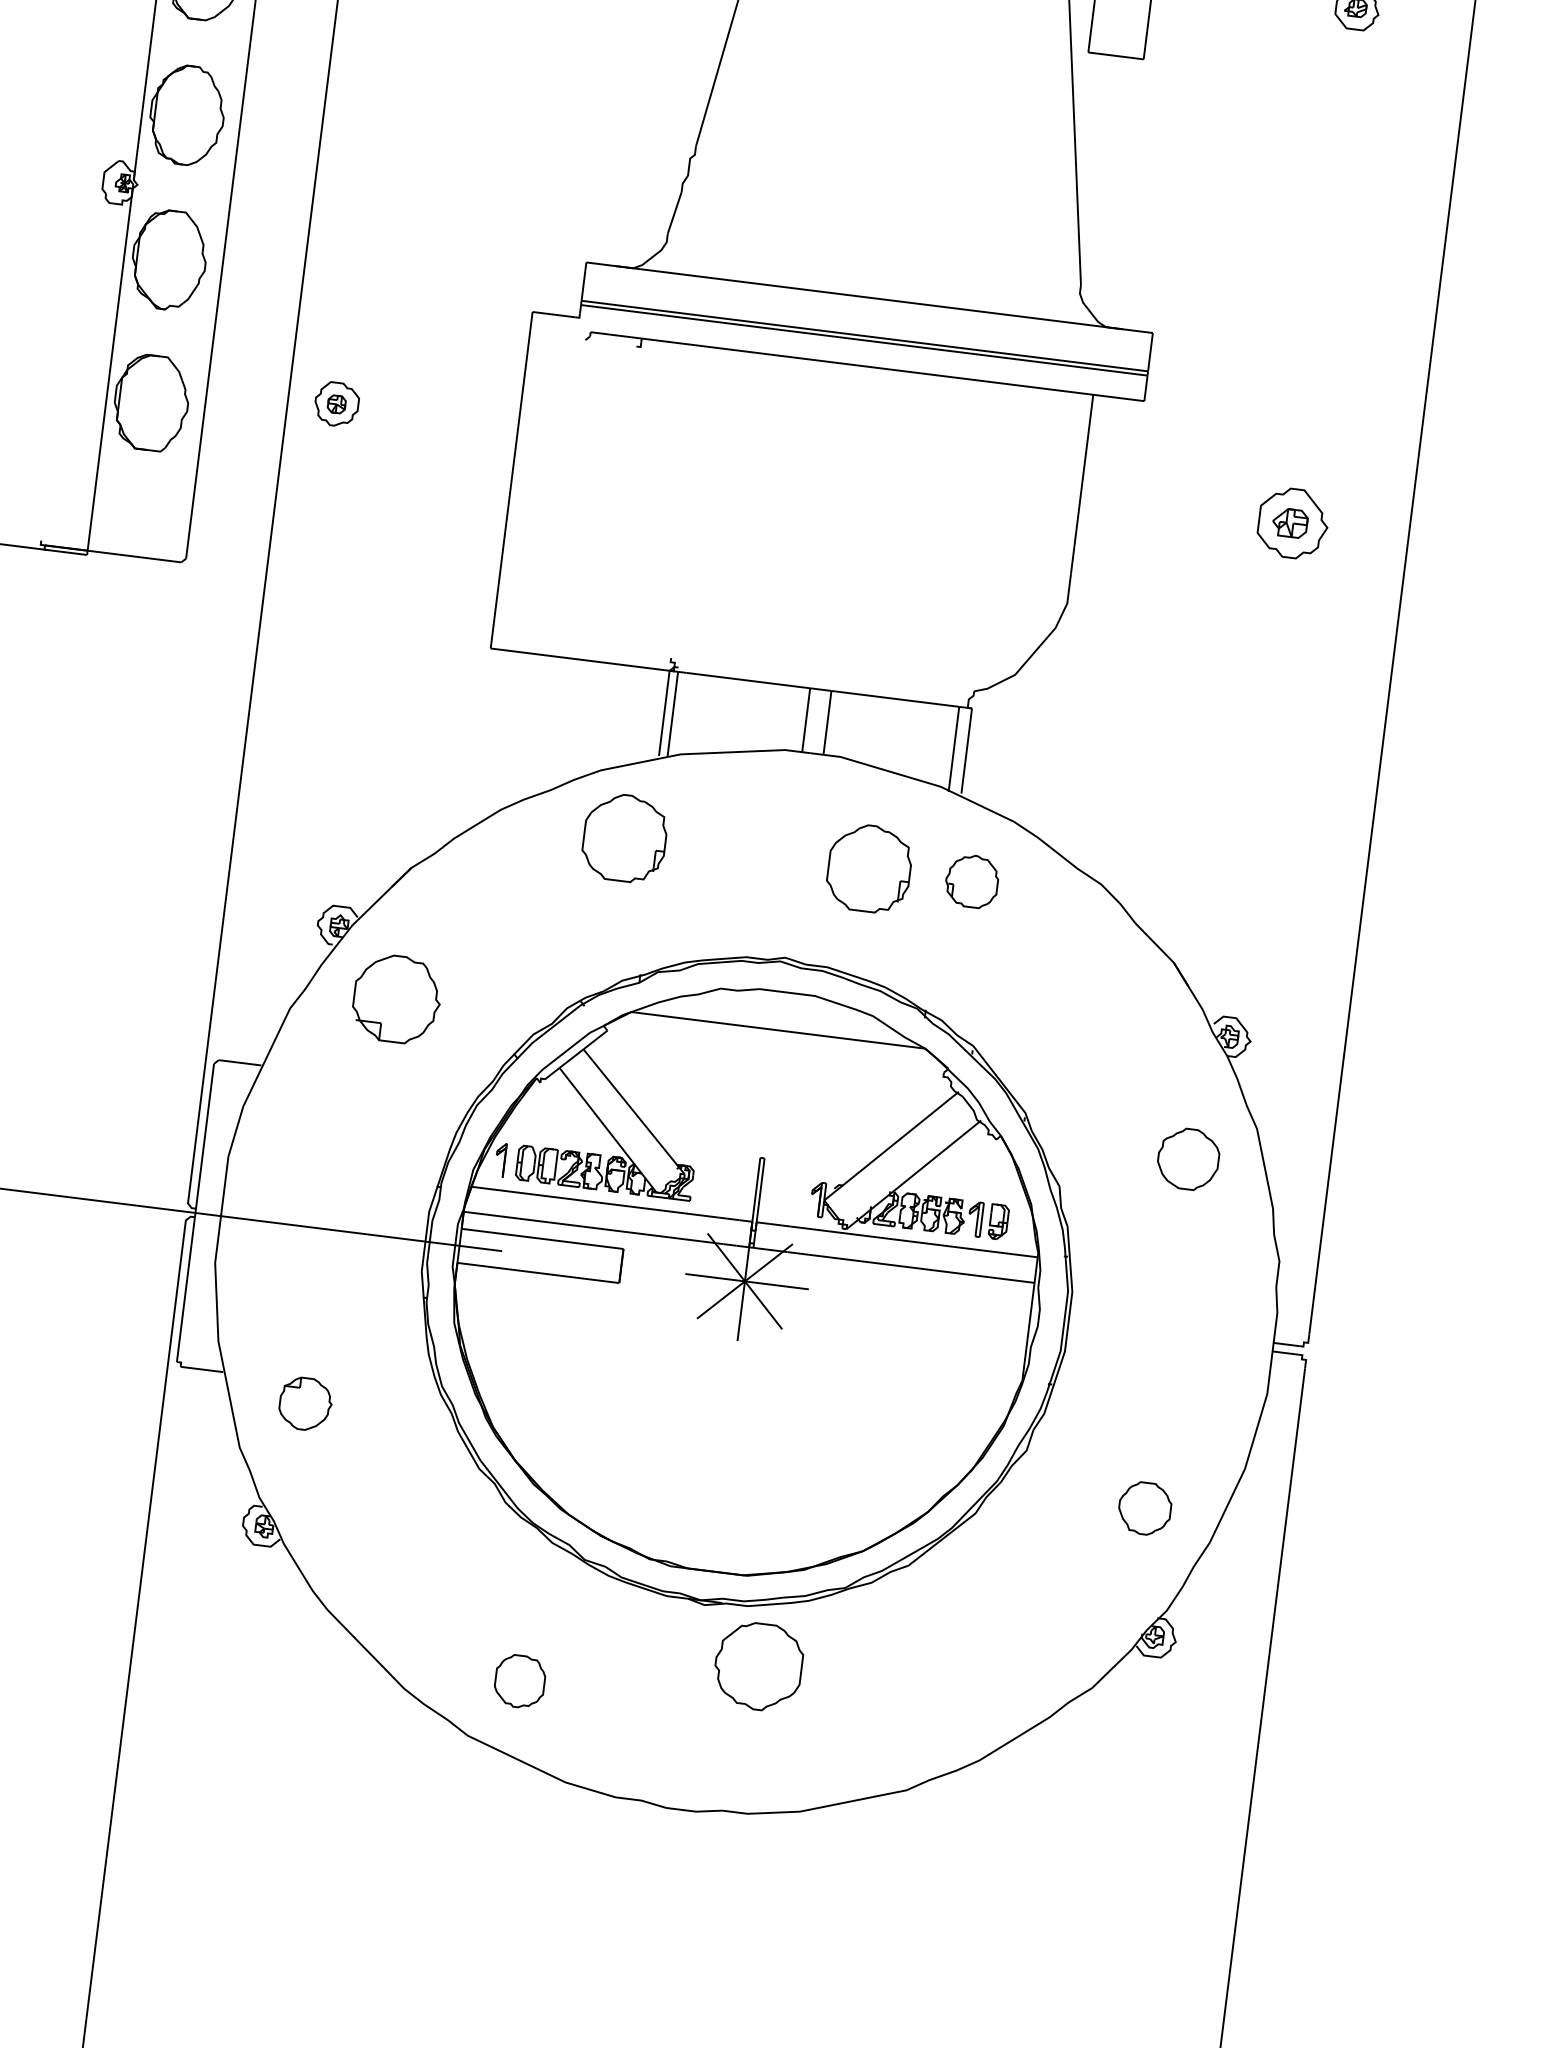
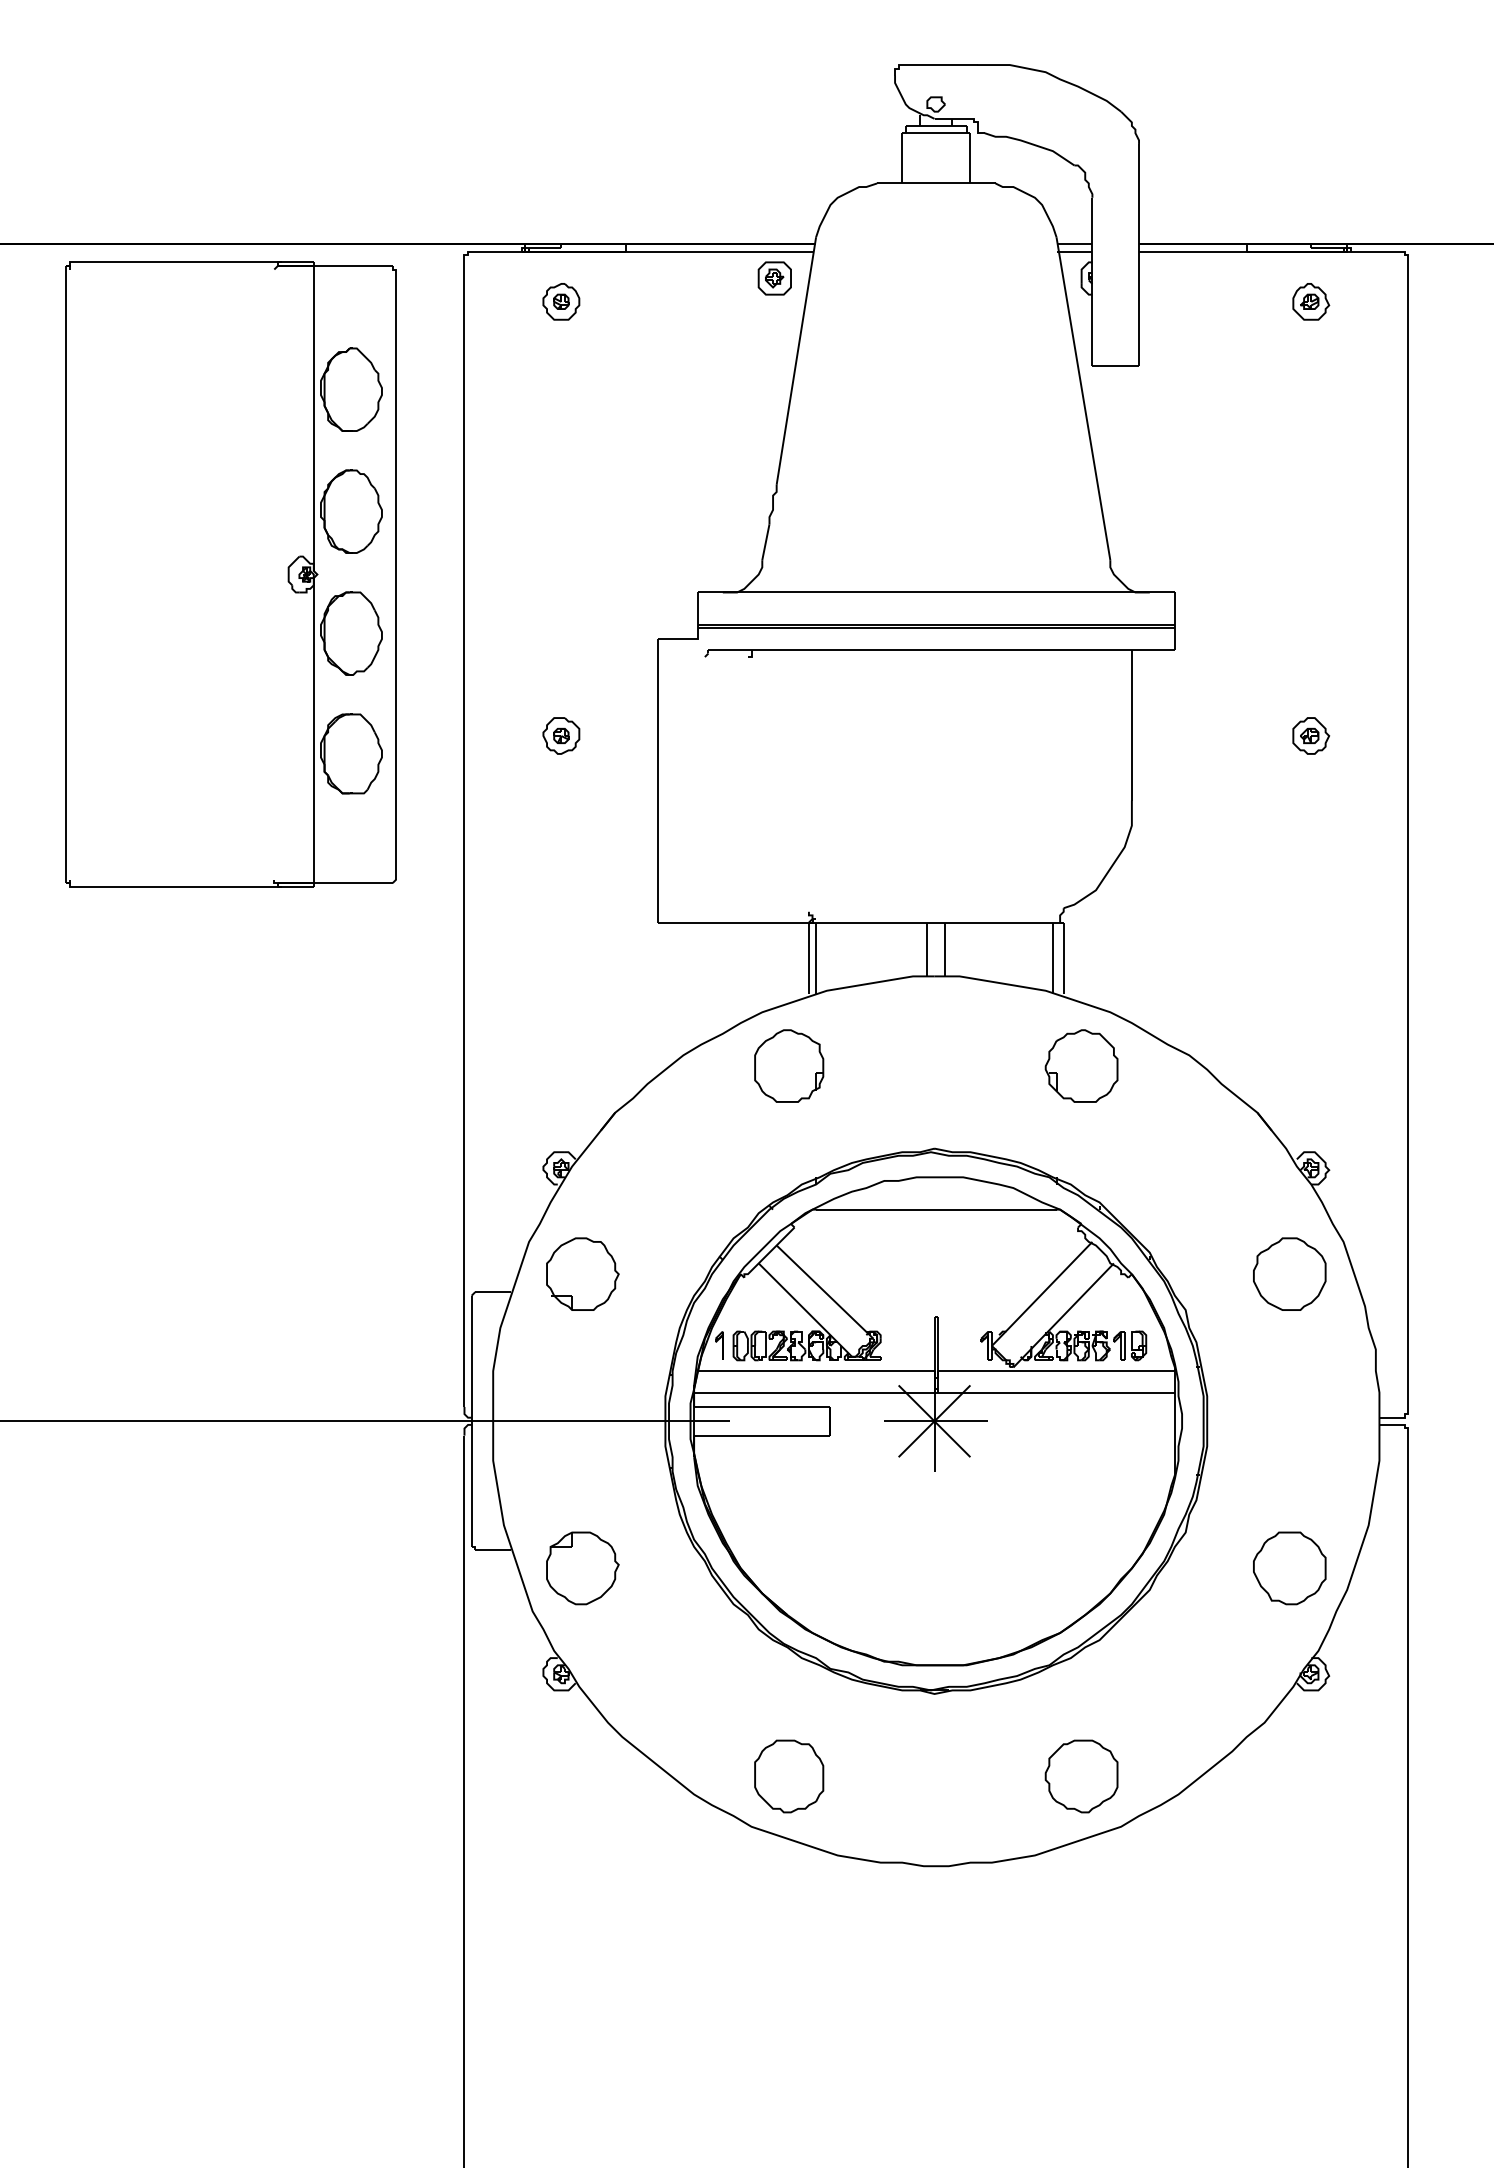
part: (337, 403) -> (561, 735), moved
part: (1293, 523) -> (1311, 735), size x0.62
part: (869, 868) -> (995, 1065), removed
part: (972, 880) -> (1081, 1065), size x1.67
part: (396, 998) -> (582, 1273), moved
part: (1188, 1158) -> (1289, 1273), size x1.43
part: (305, 1404) -> (582, 1568), size x1.67
part: (1144, 1508) -> (1289, 1568), size x1.67
part: (758, 1666) -> (1081, 1776), moved
part: (520, 1681) -> (789, 1776), size x1.67

